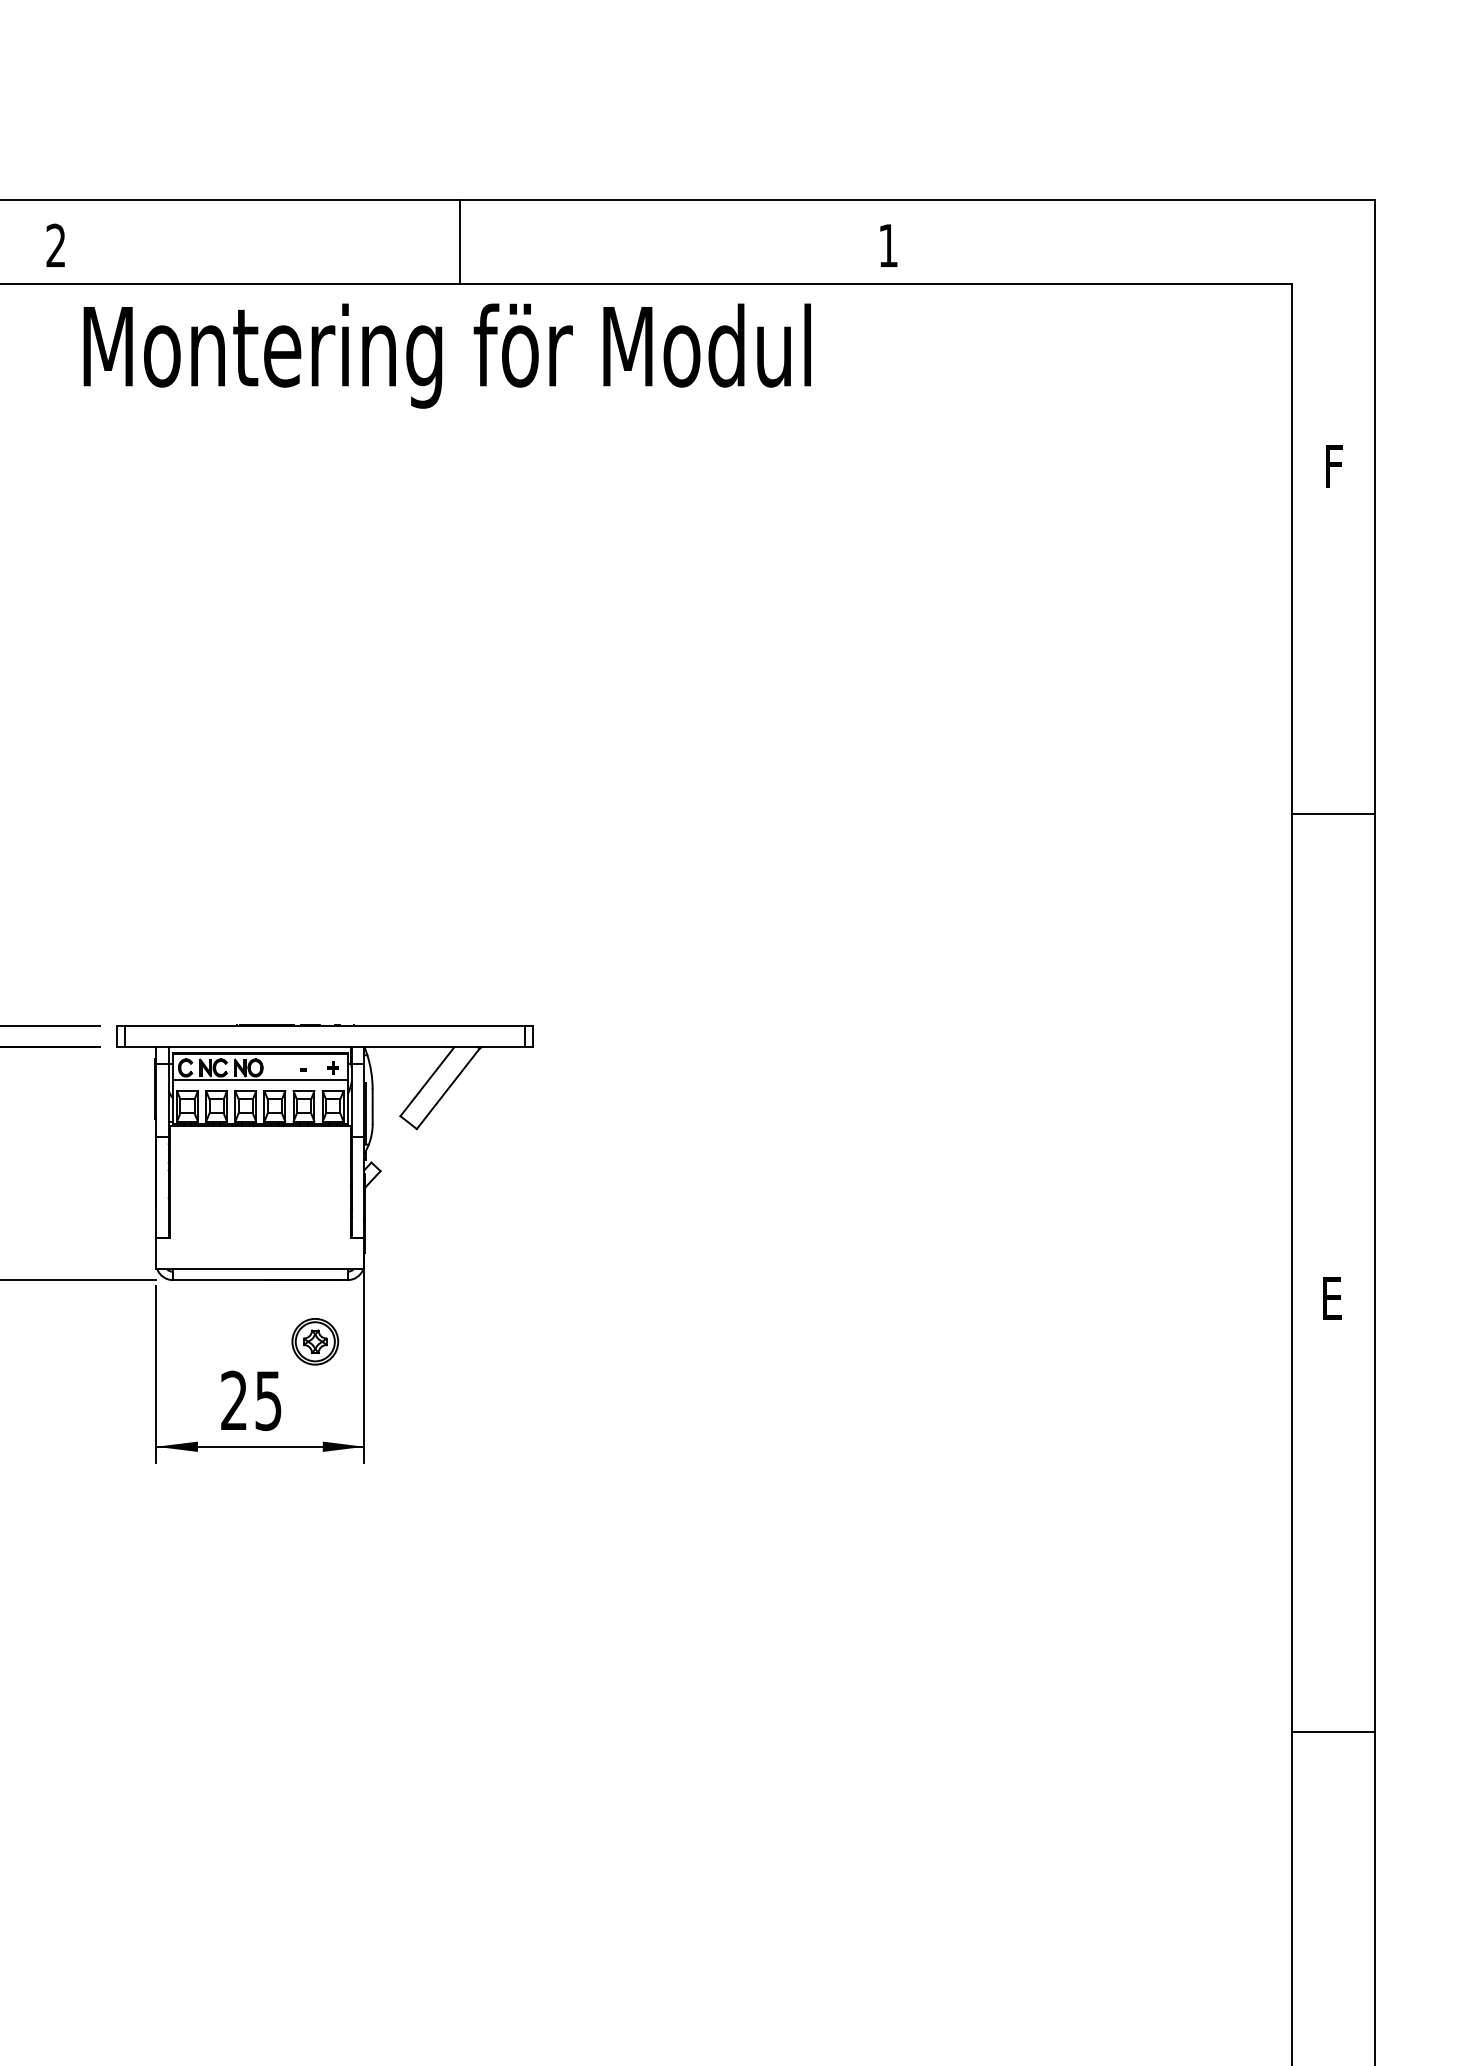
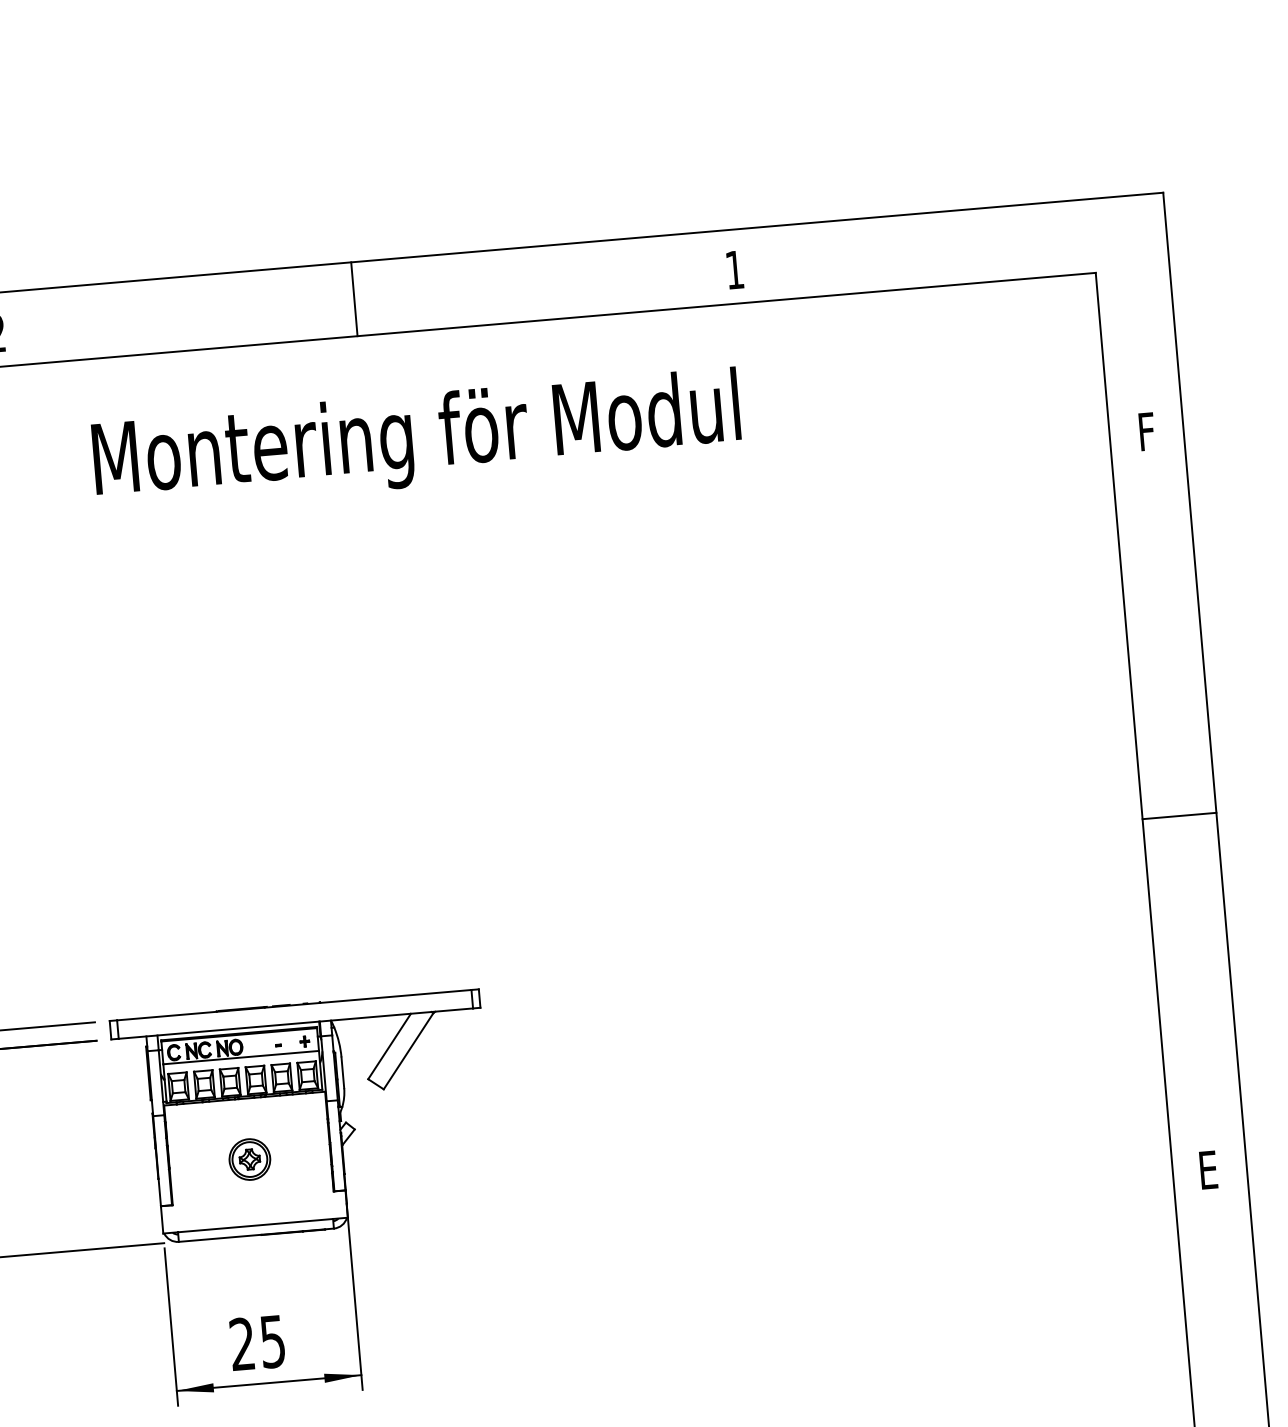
text: (446, 355) -> (416, 440), moved
line: (1333, 814) -> (1179, 816), moved
part: (315, 1341) -> (250, 1159), moved

